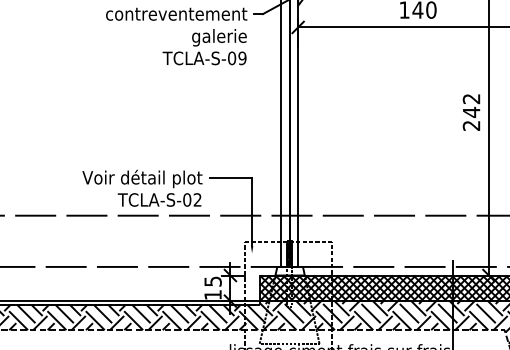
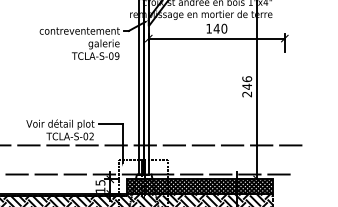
text: (472, 99) -> (247, 79), 242 -> 246

